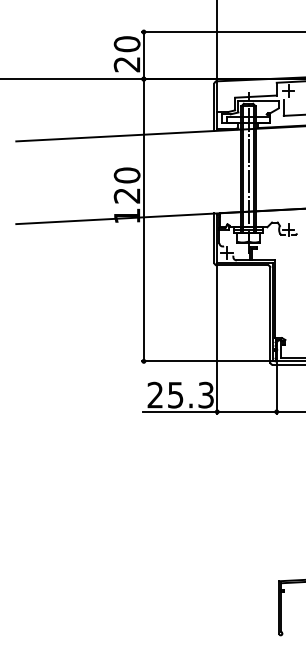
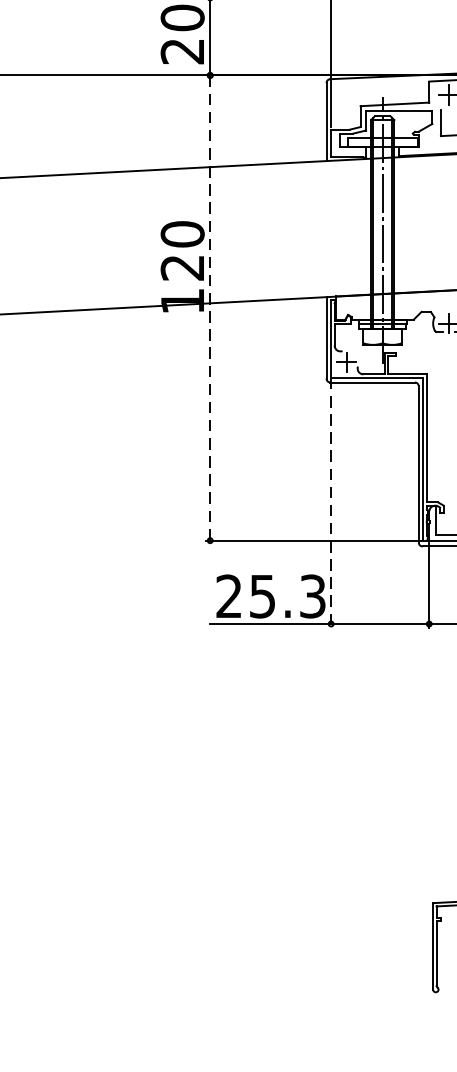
line: (143, 220) -> (209, 308), solid -> dashed
line: (217, 338) -> (331, 503), solid -> dashed

